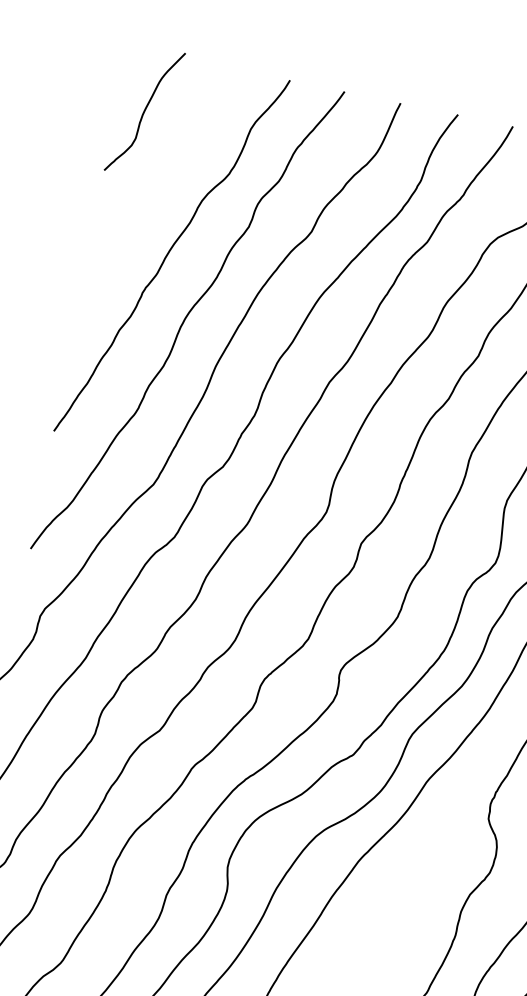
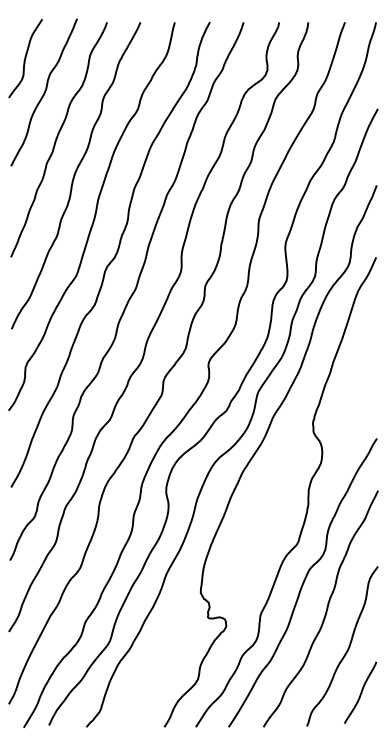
curve: (162, 173) -> (43, 92), added

